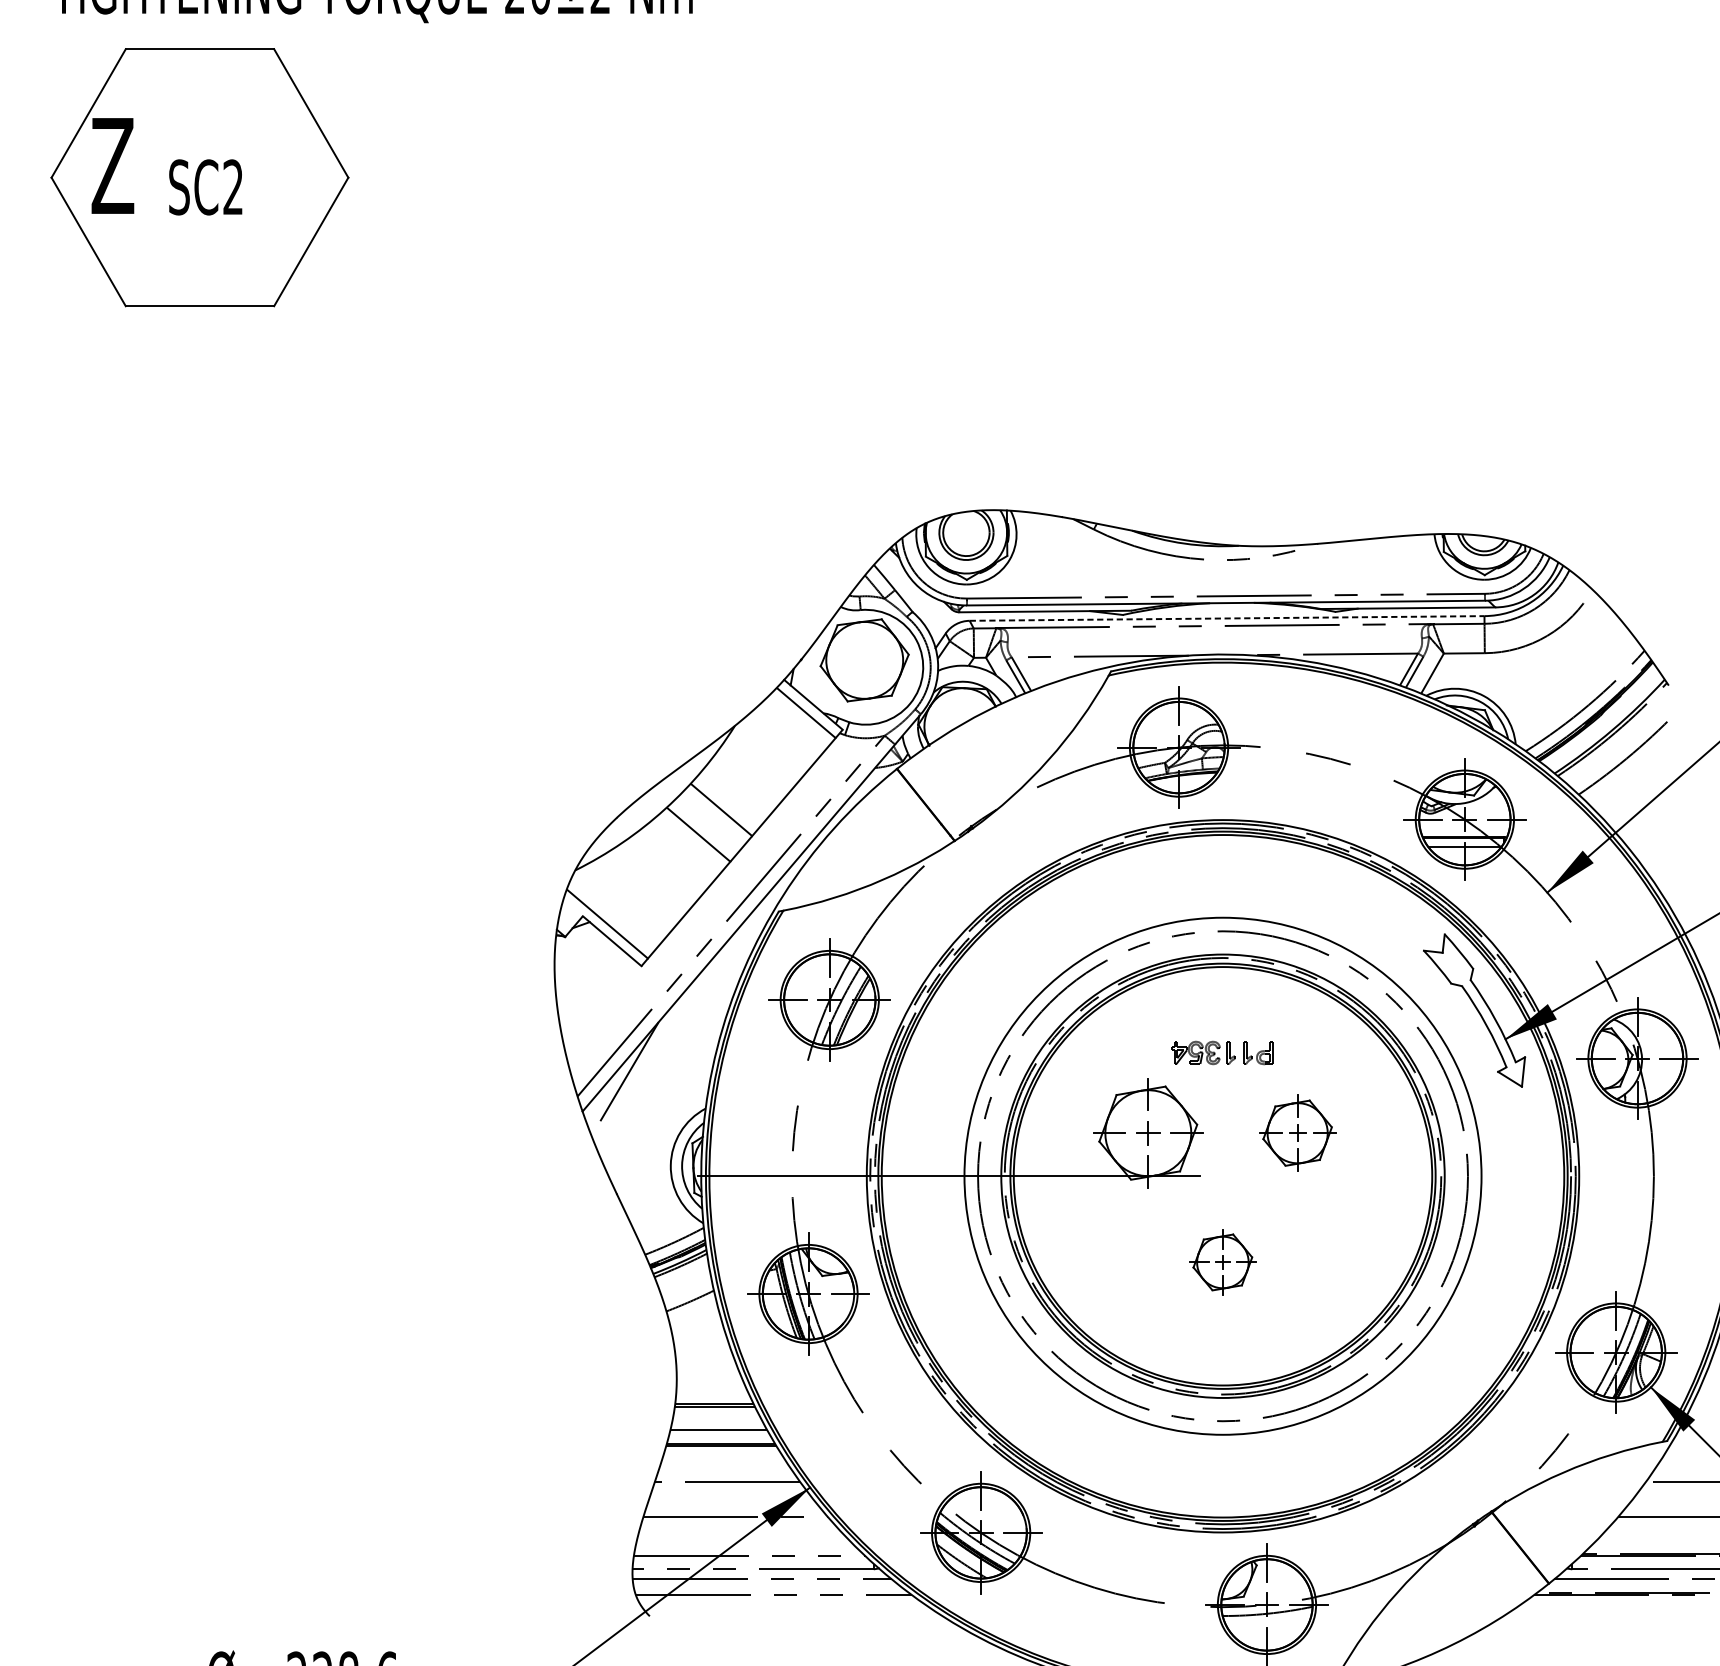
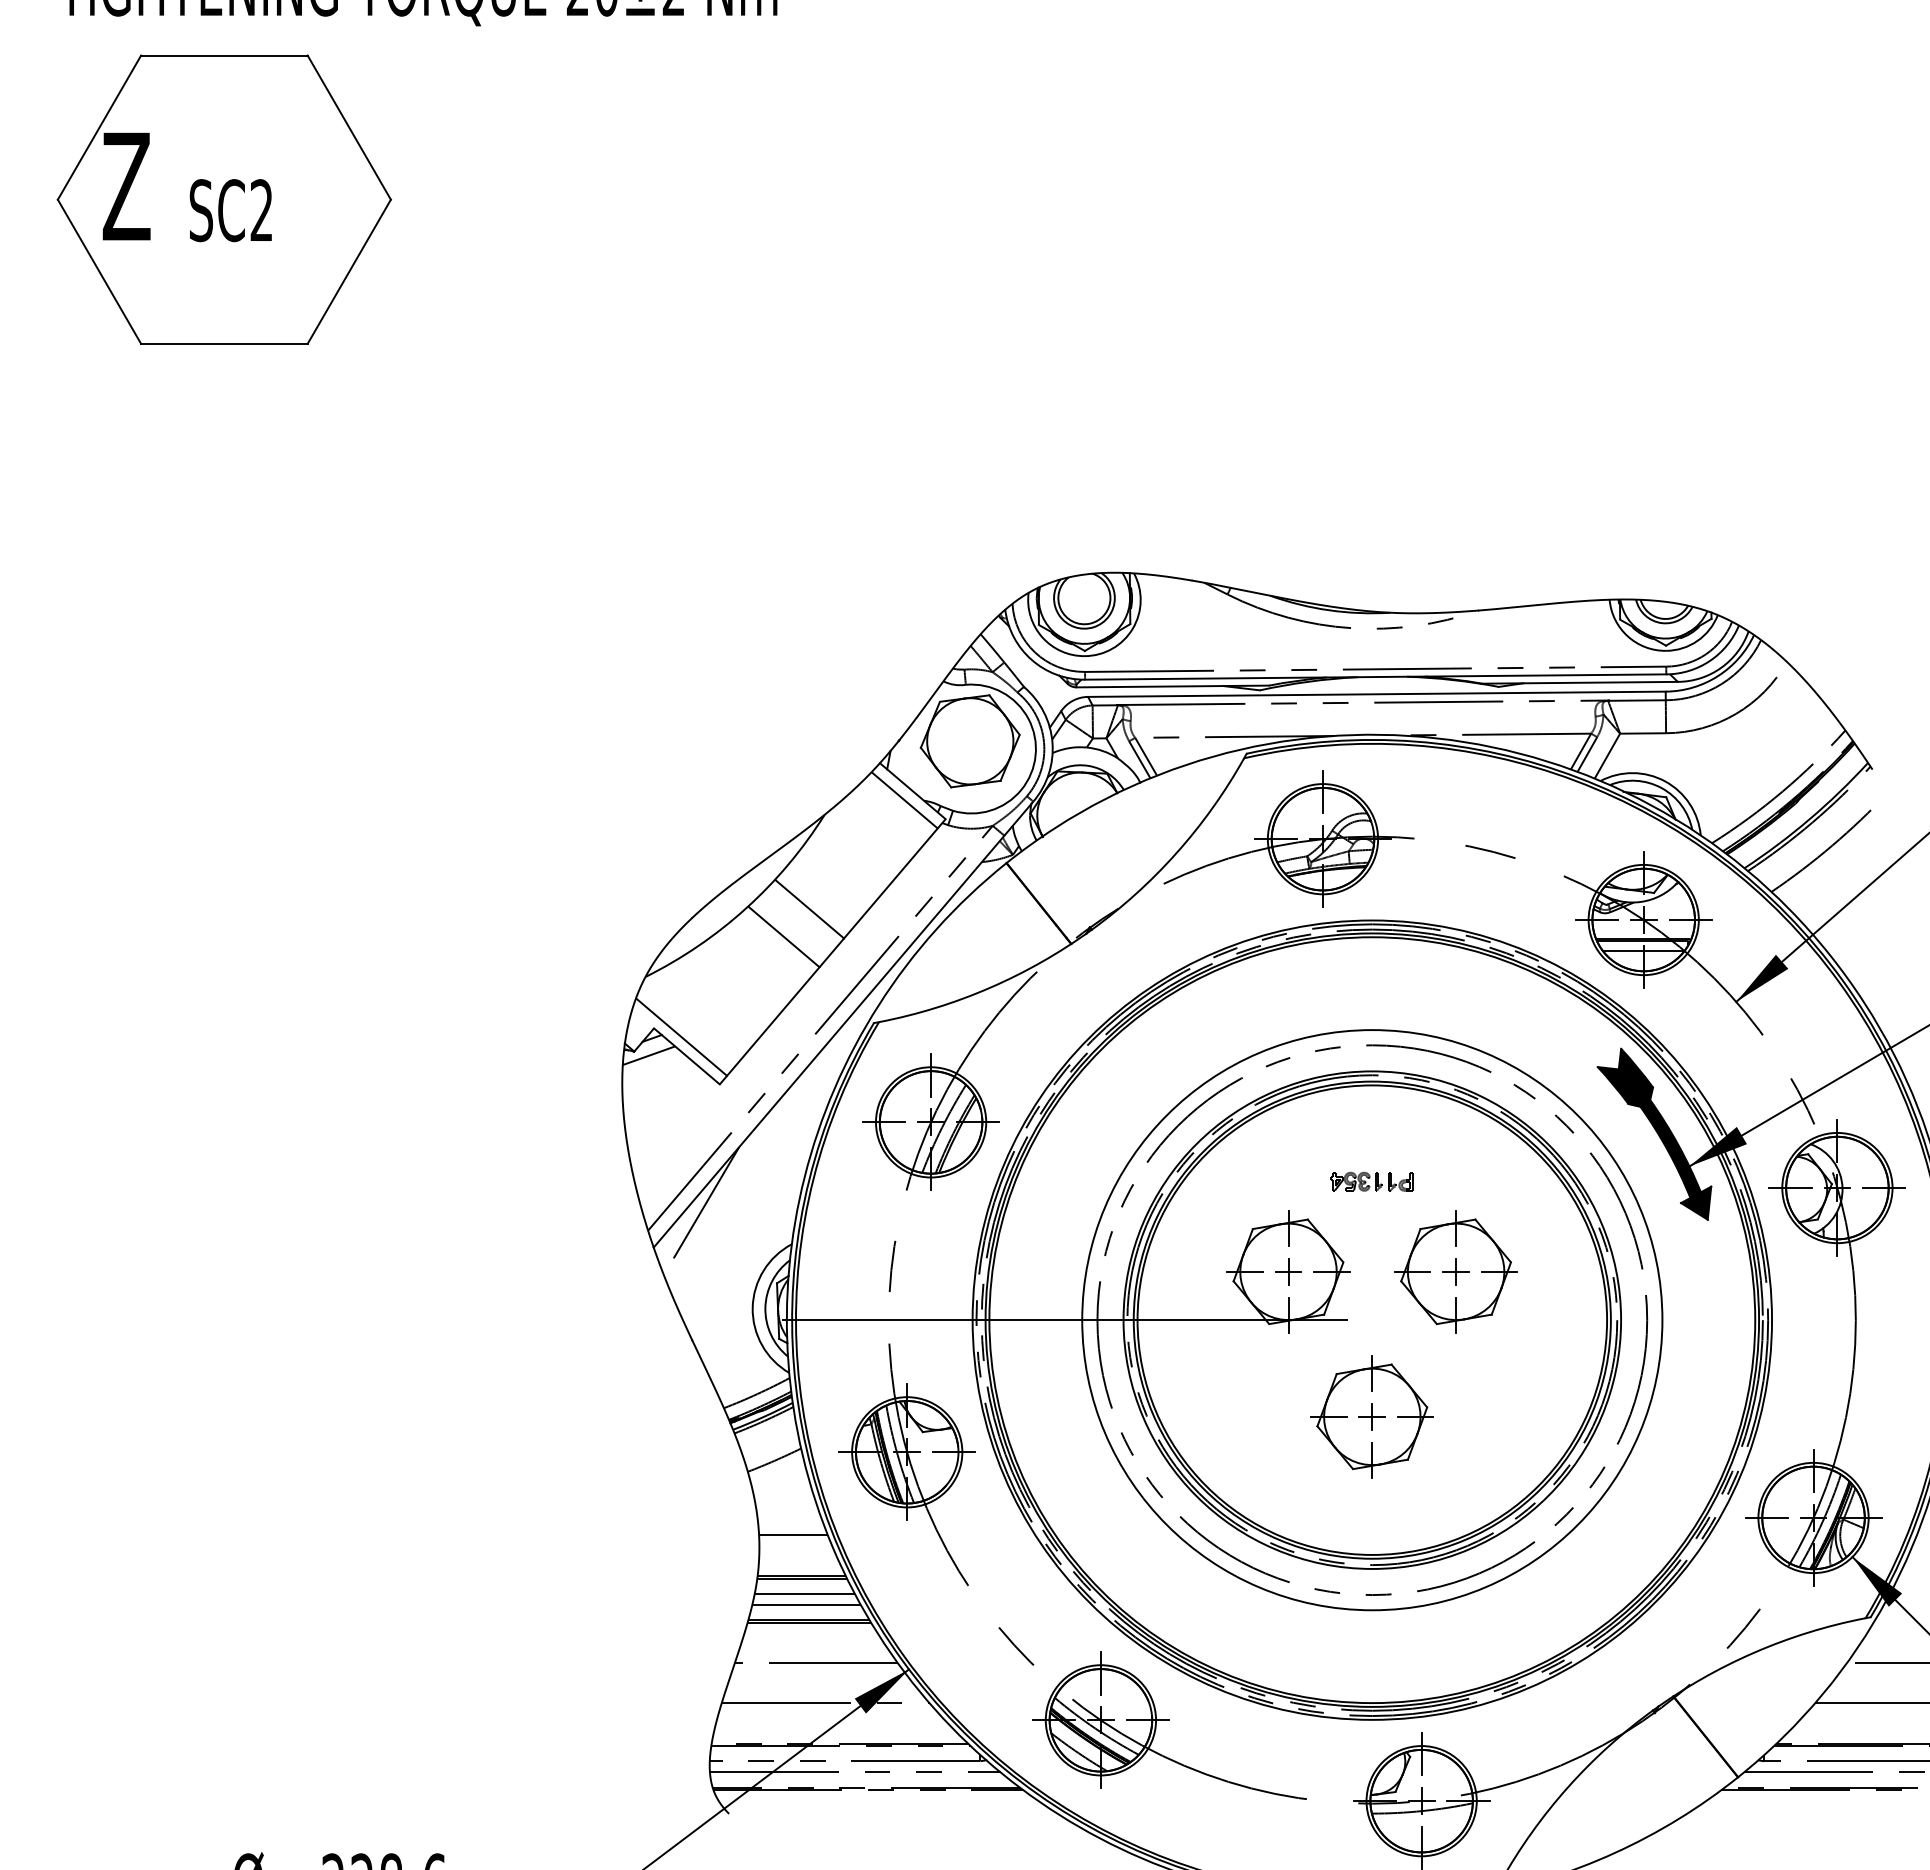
line: (1226, 618) -> (1376, 694), dashed -> solid
line: (577, 940) -> (648, 1055), added
fill: (1474, 1009) -> (1654, 1133), added
part: (1222, 1052) -> (1371, 1181), size x0.71
part: (1297, 1132) -> (1455, 1271), size x1.43
part: (1222, 1262) -> (1371, 1416), size x1.67
line: (707, 1368) -> (793, 1535), added
line: (716, 1419) -> (804, 1593), added
line: (748, 1553) -> (839, 1743), added
line: (771, 1592) -> (865, 1787), added

